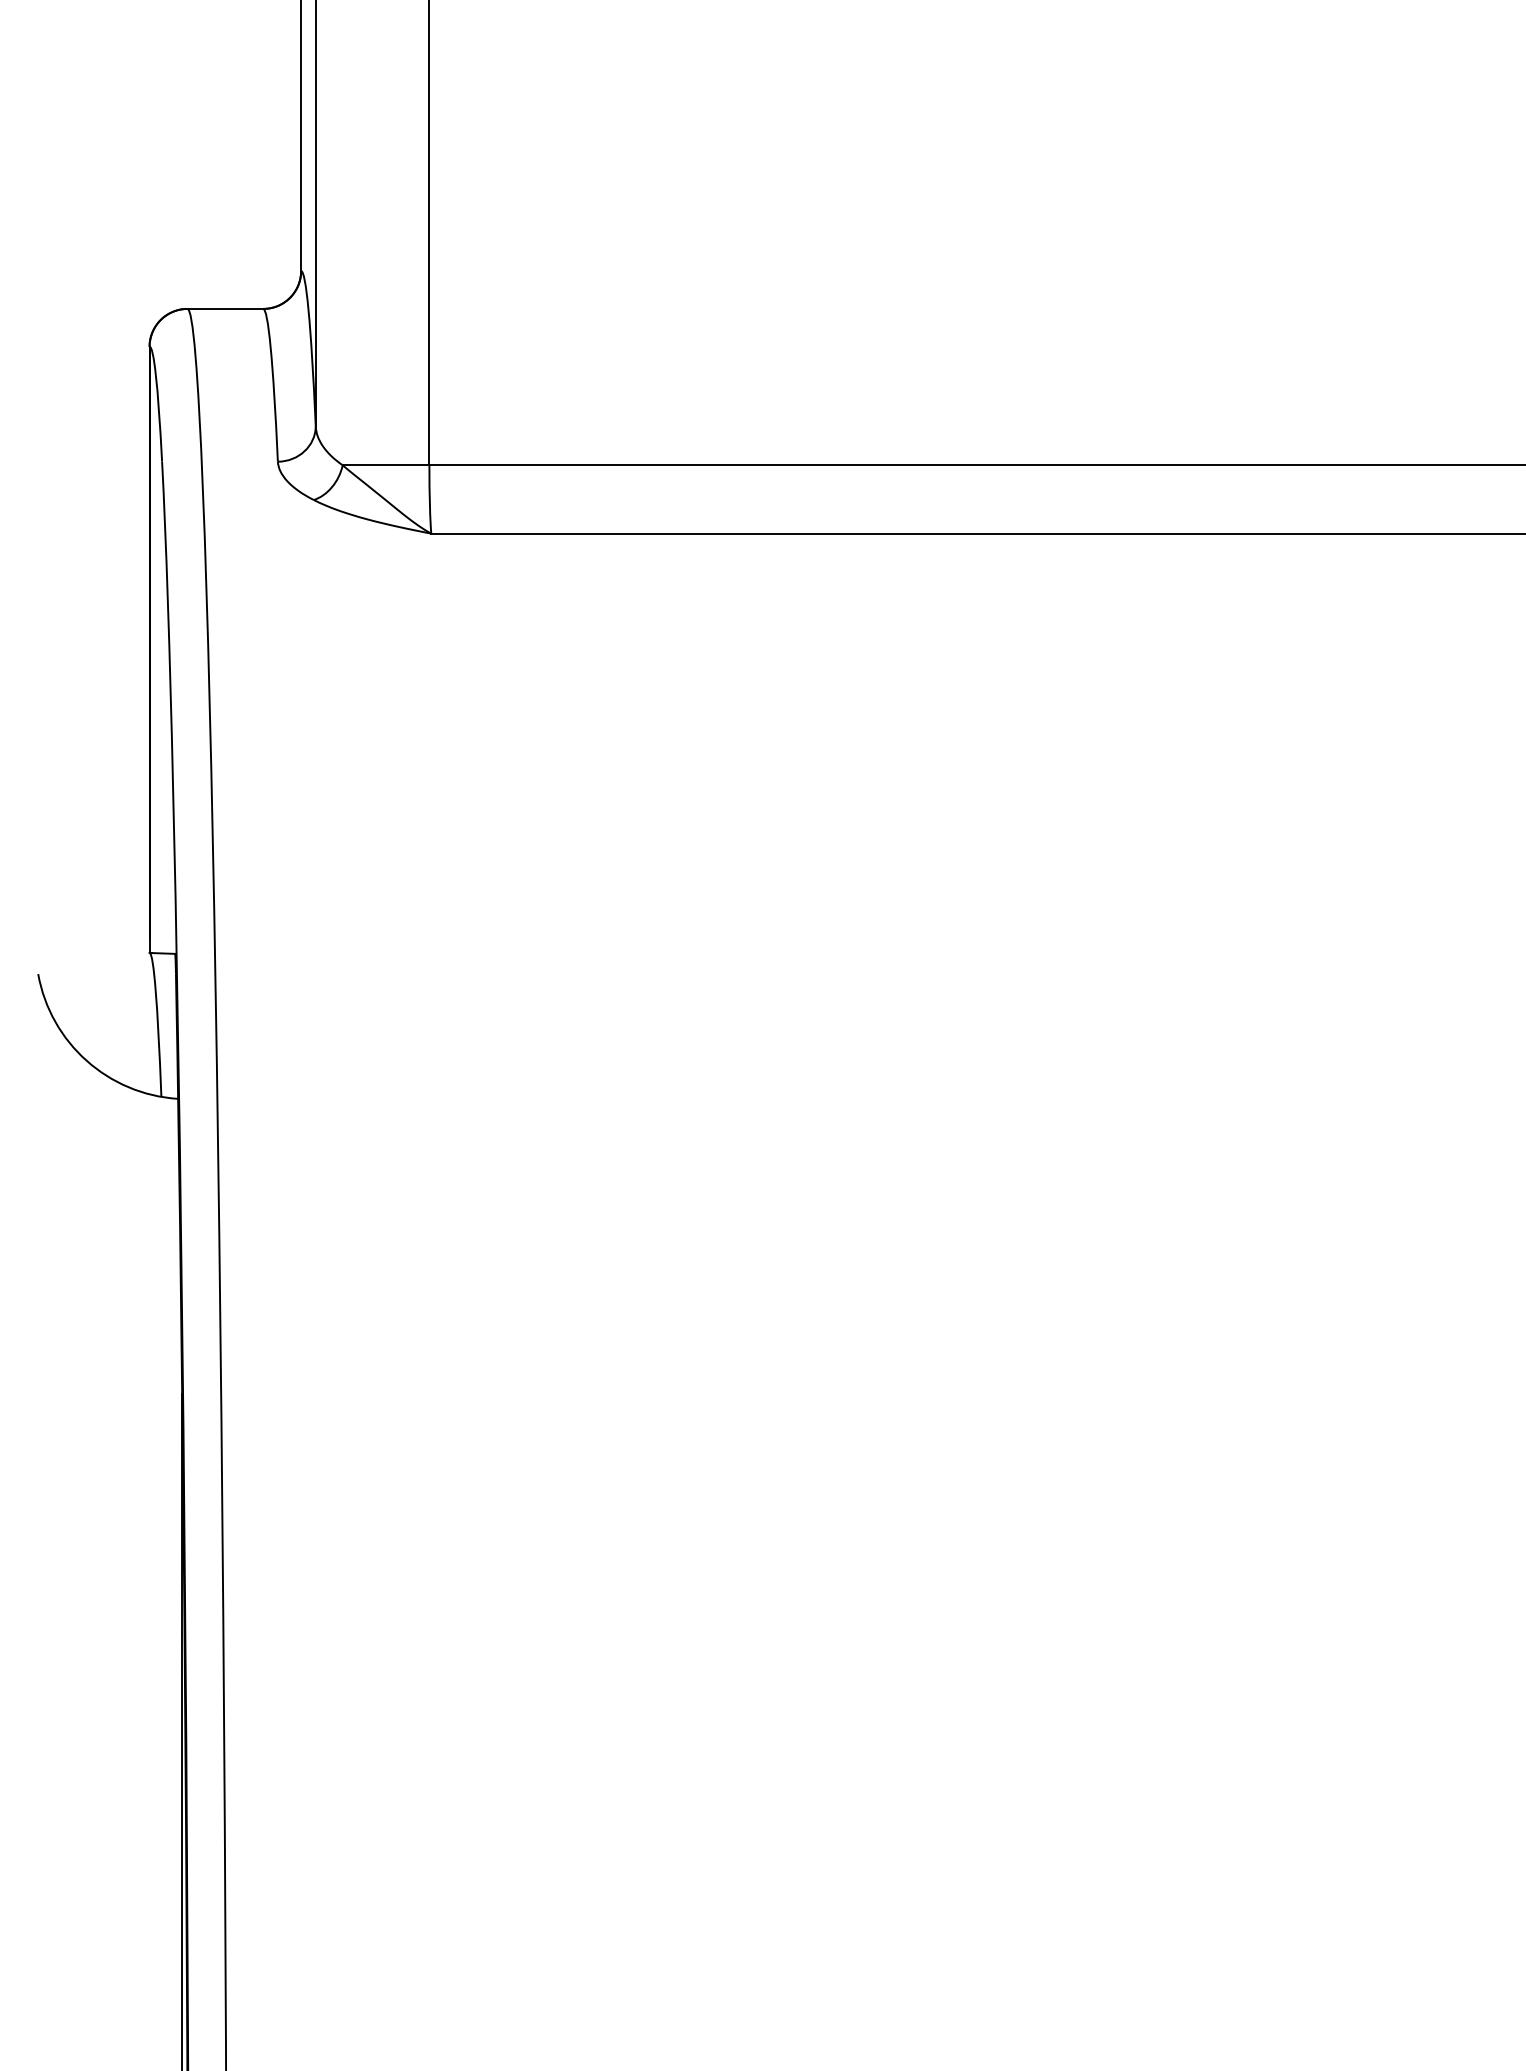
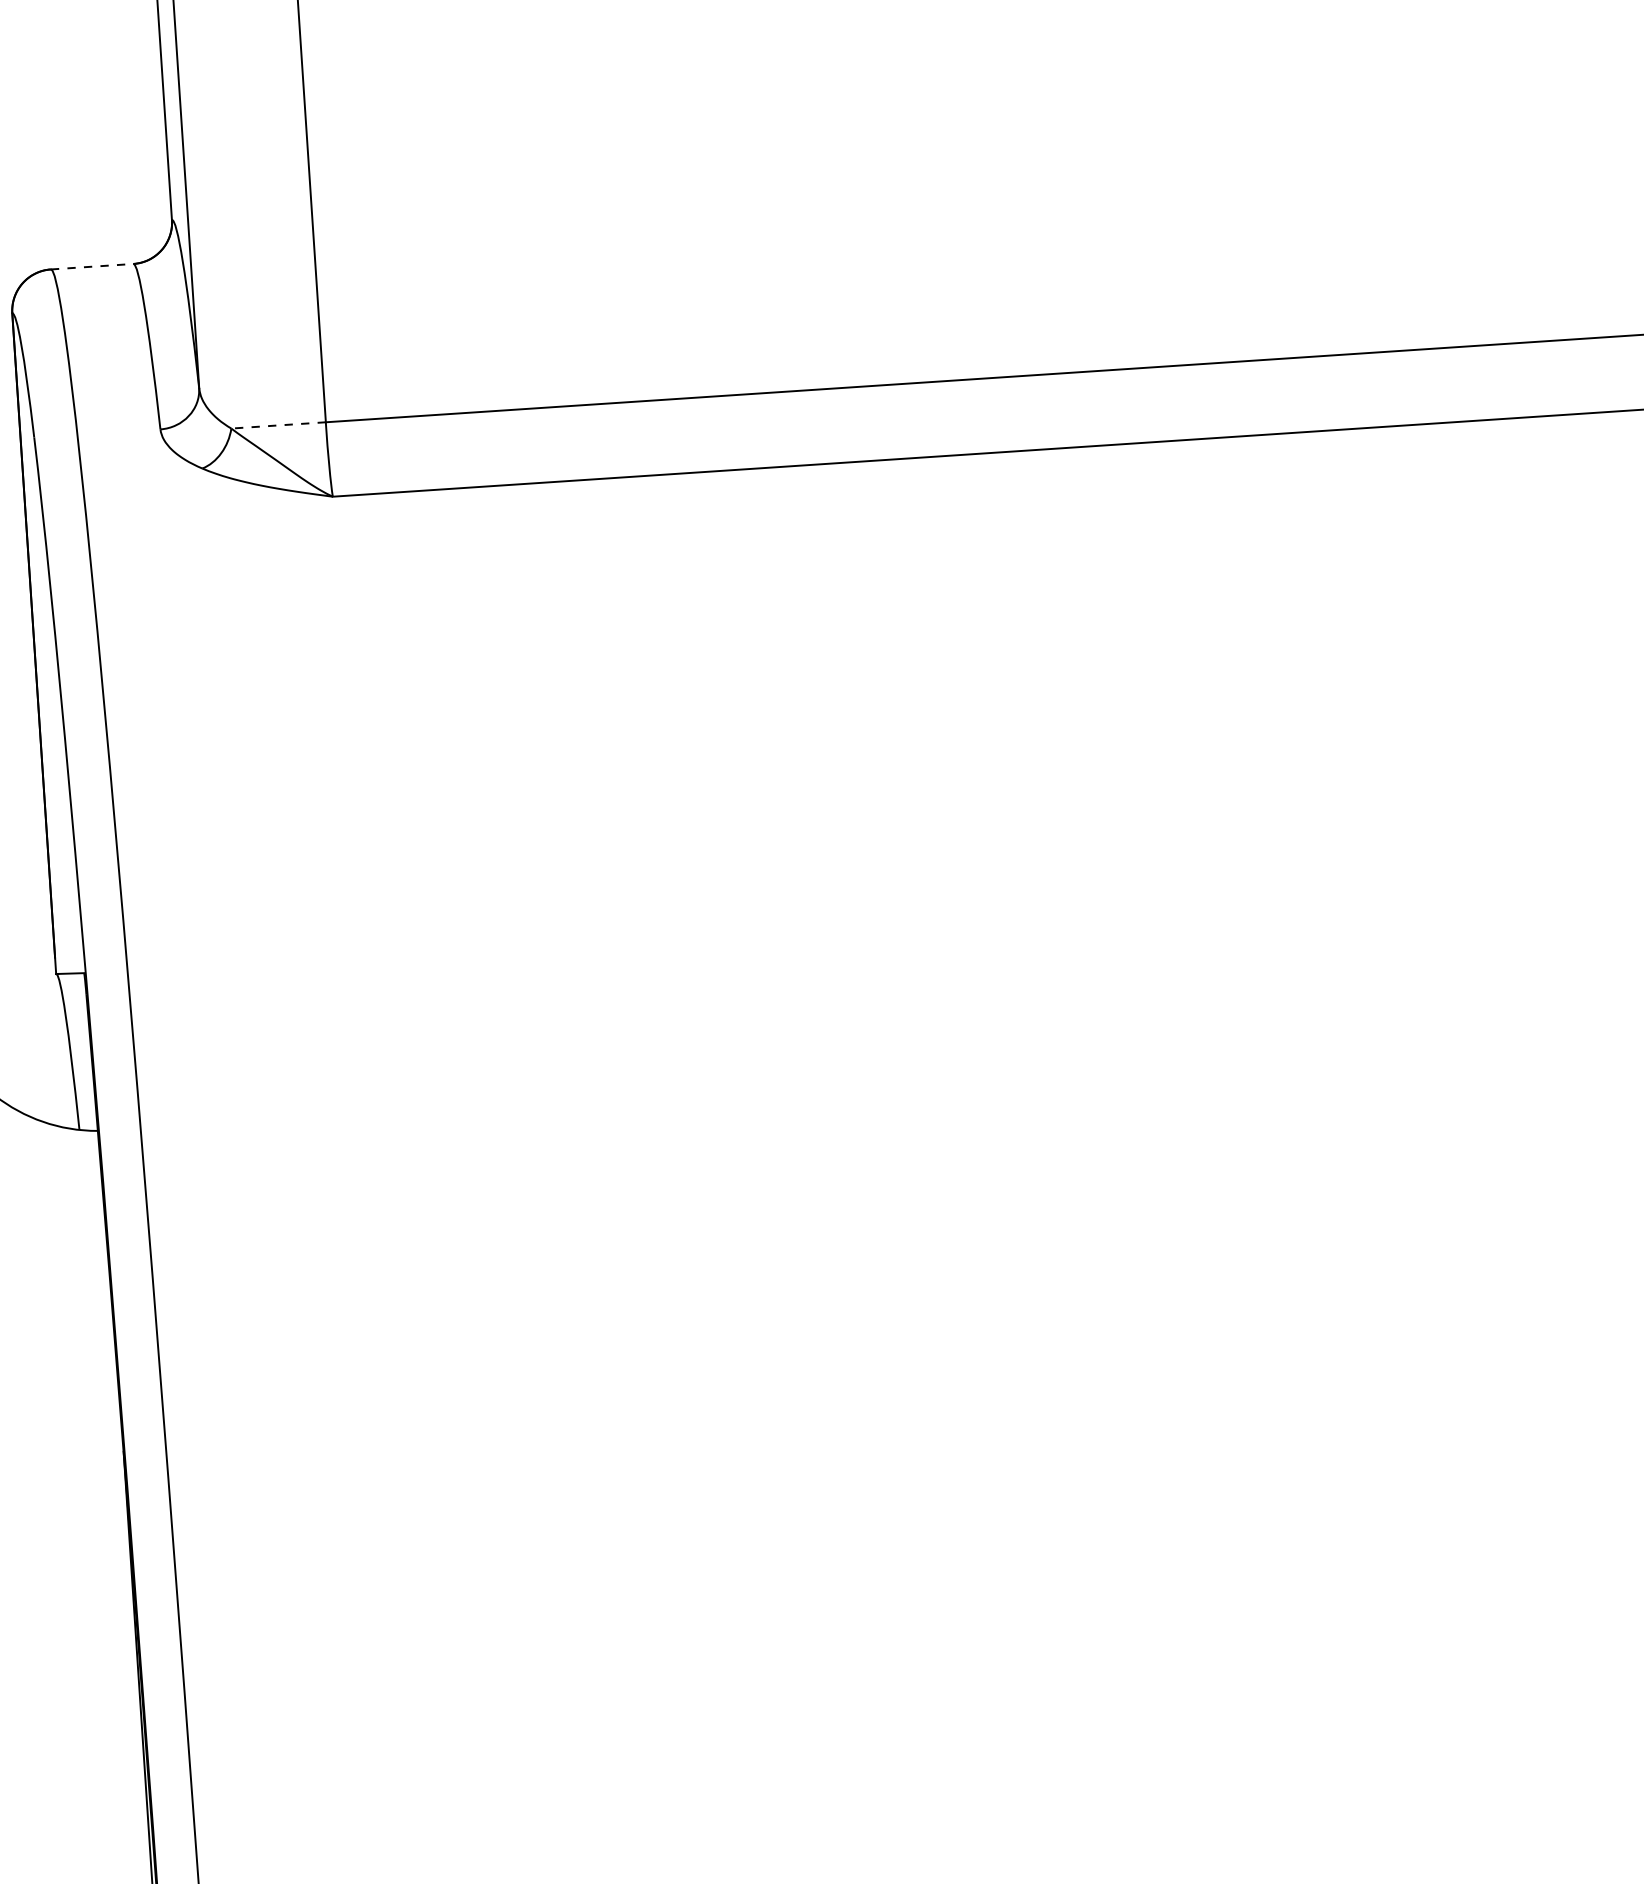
line: (225, 308) -> (92, 266), solid -> dashed
line: (385, 465) -> (277, 425), solid -> dashed

